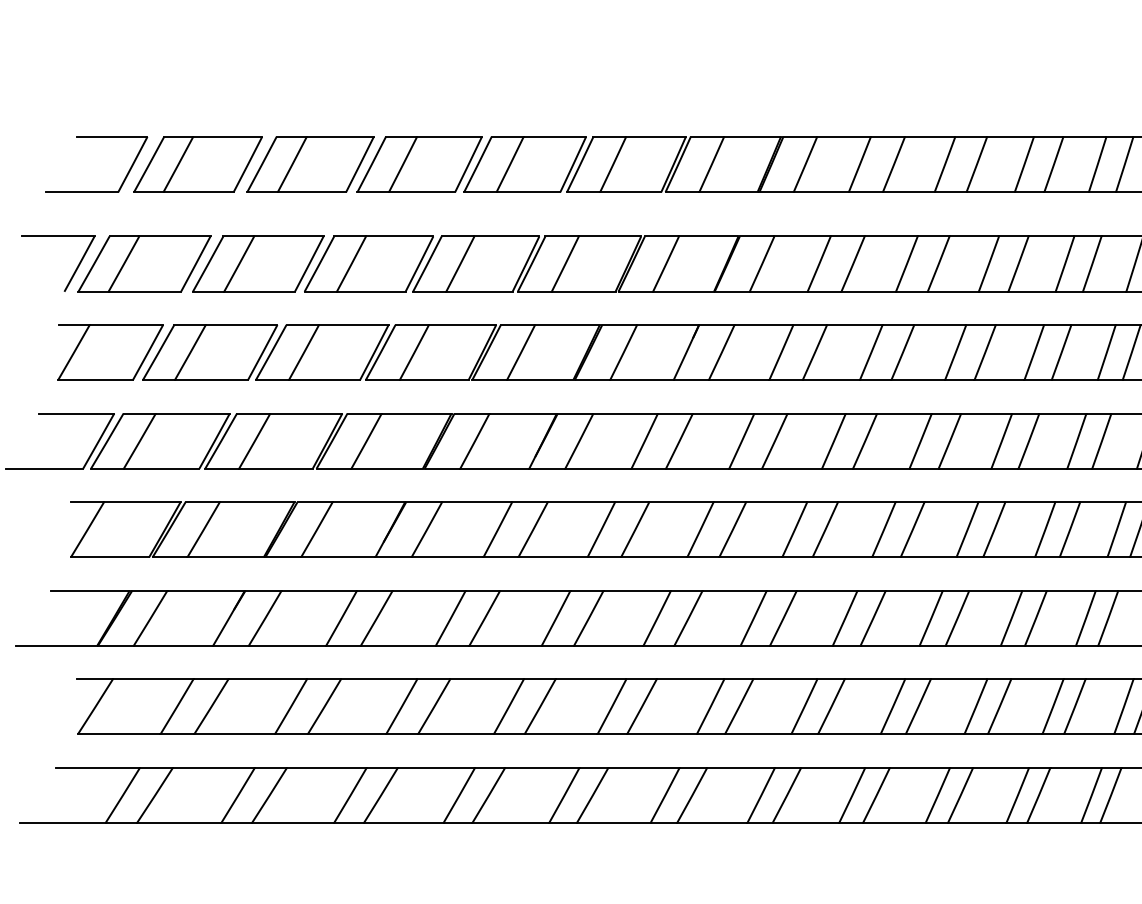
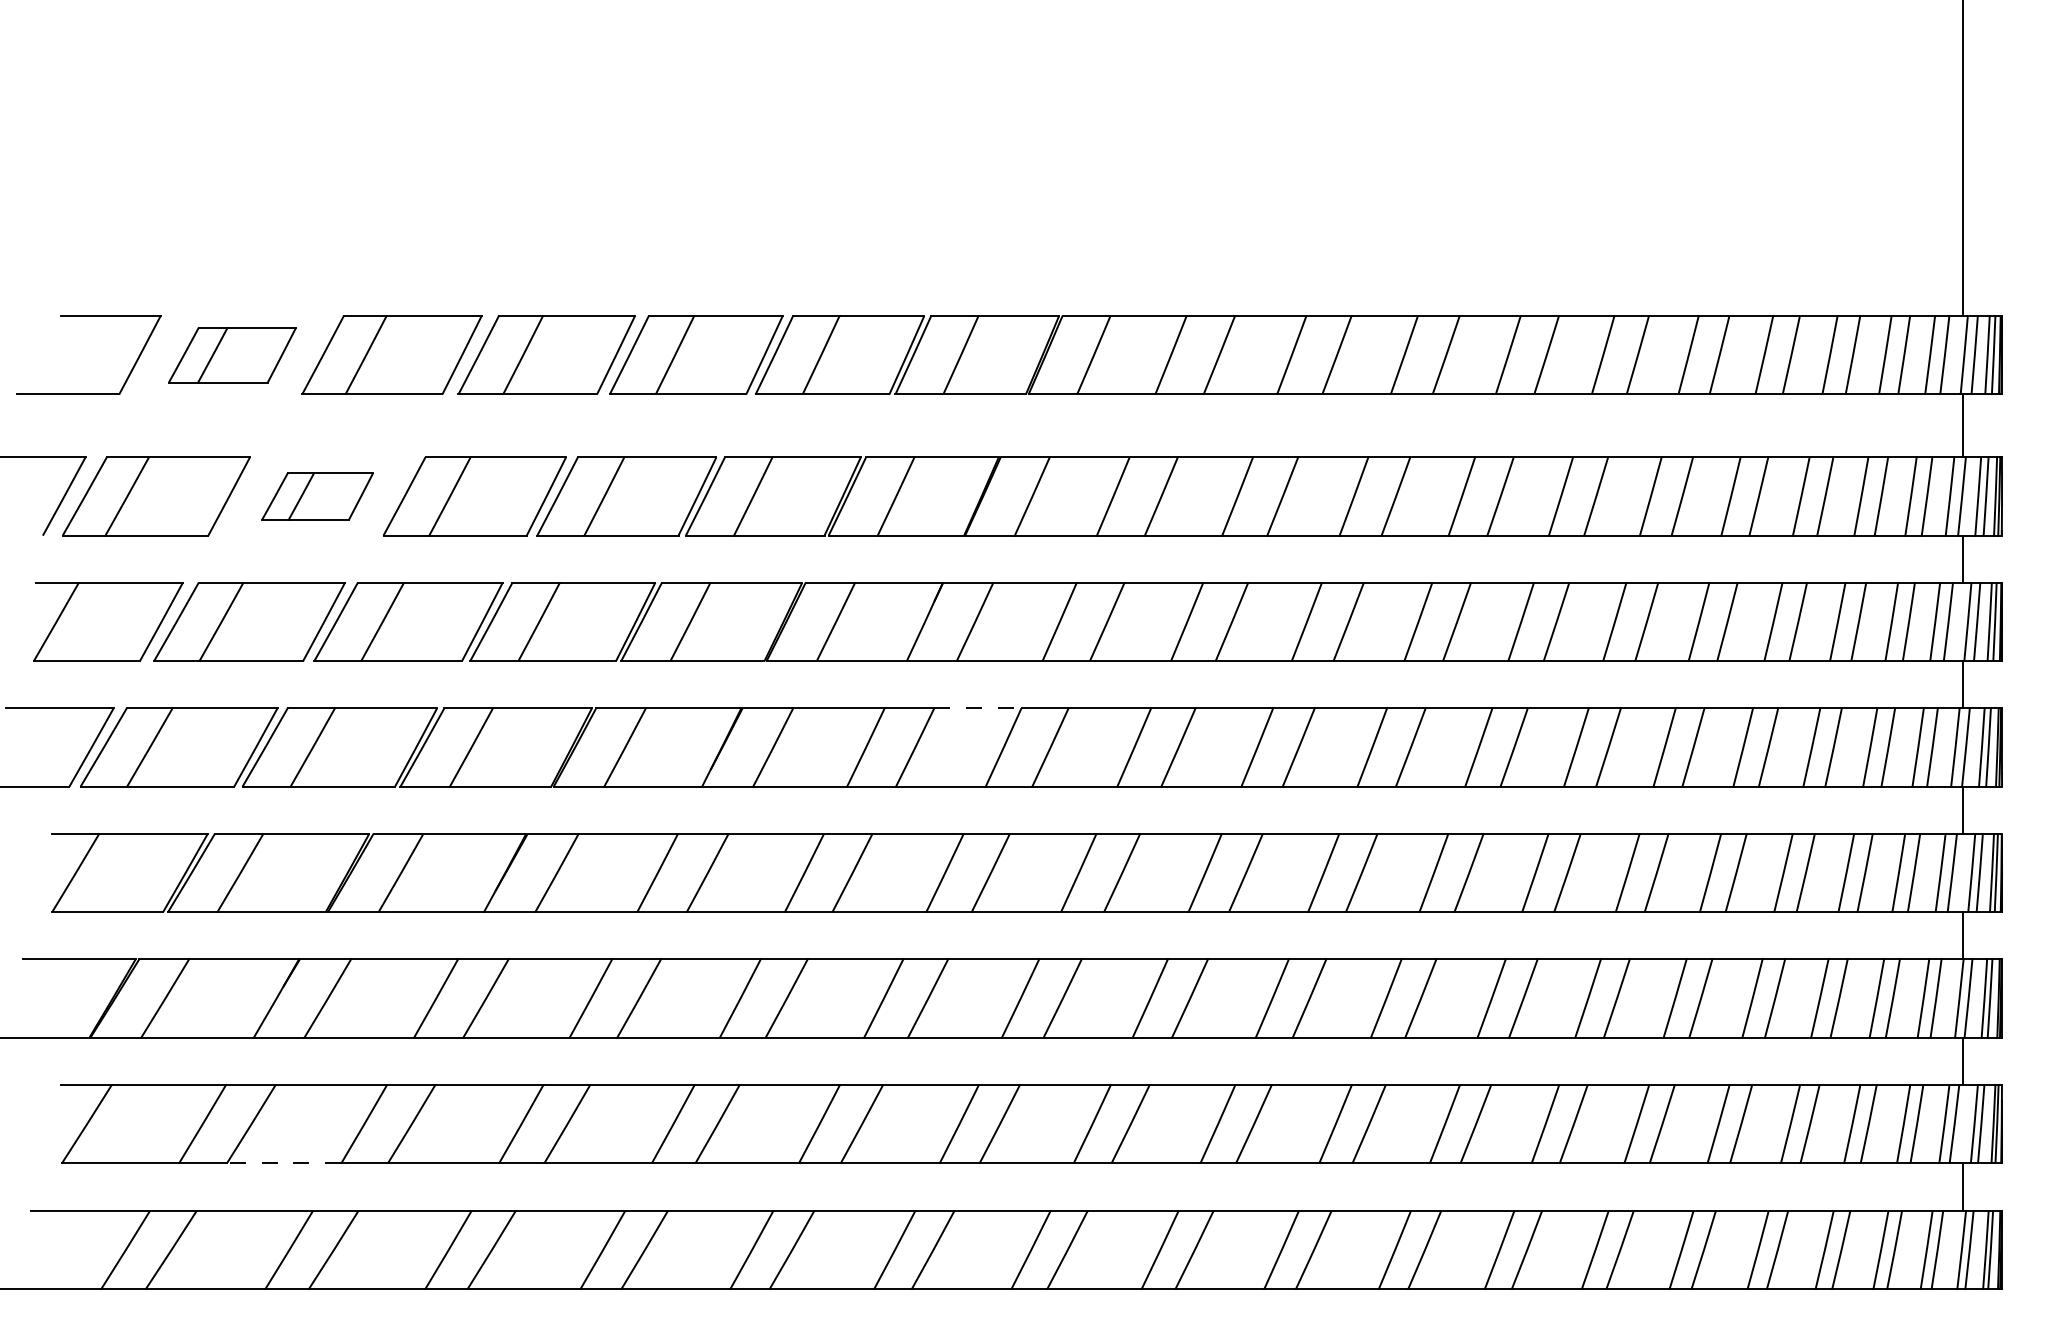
part: (198, 164) -> (232, 354), size x0.7
part: (258, 264) -> (317, 496), size x0.6
line: (723, 413) -> (977, 708), solid -> dashed
line: (234, 734) -> (283, 1163), solid -> dashed

